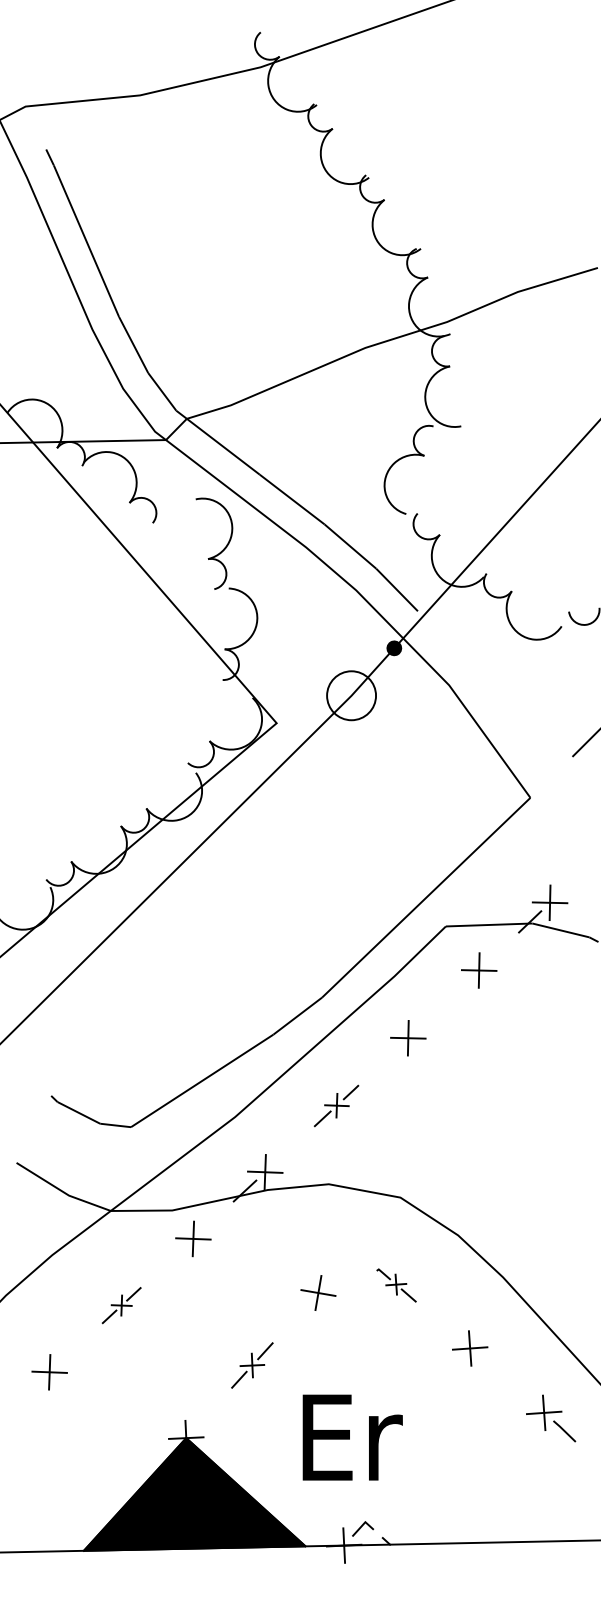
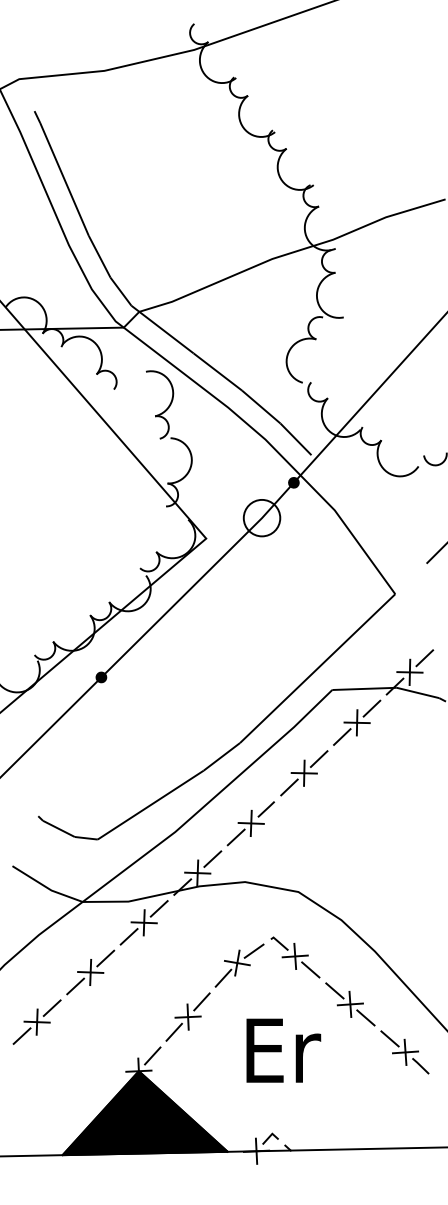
line: (569, 883) -> (424, 658), added
fill: (135, 909) -> (101, 677), added
line: (499, 951) -> (372, 708), added
line: (459, 989) -> (342, 736), added
line: (428, 1018) -> (319, 758), added
line: (388, 1056) -> (289, 786), added
part: (336, 1105) -> (250, 823), size x1.43
line: (285, 1153) -> (212, 859), added
line: (213, 1219) -> (159, 908), added
line: (172, 1257) -> (128, 936), added
line: (340, 1276) -> (253, 950), added
part: (396, 1285) -> (295, 957), size x1.67
part: (121, 1305) -> (90, 972), size x1.67
line: (299, 1313) -> (223, 978), added
line: (448, 1330) -> (334, 991), added
line: (69, 1353) -> (51, 1008), added
part: (252, 1365) -> (188, 1017), size x1.43
line: (490, 1366) -> (365, 1017), added
line: (29, 1390) -> (22, 1035), added
line: (522, 1394) -> (389, 1038), added
line: (204, 1417) -> (152, 1055), added
text: (352, 1437) -> (283, 1050), moved

